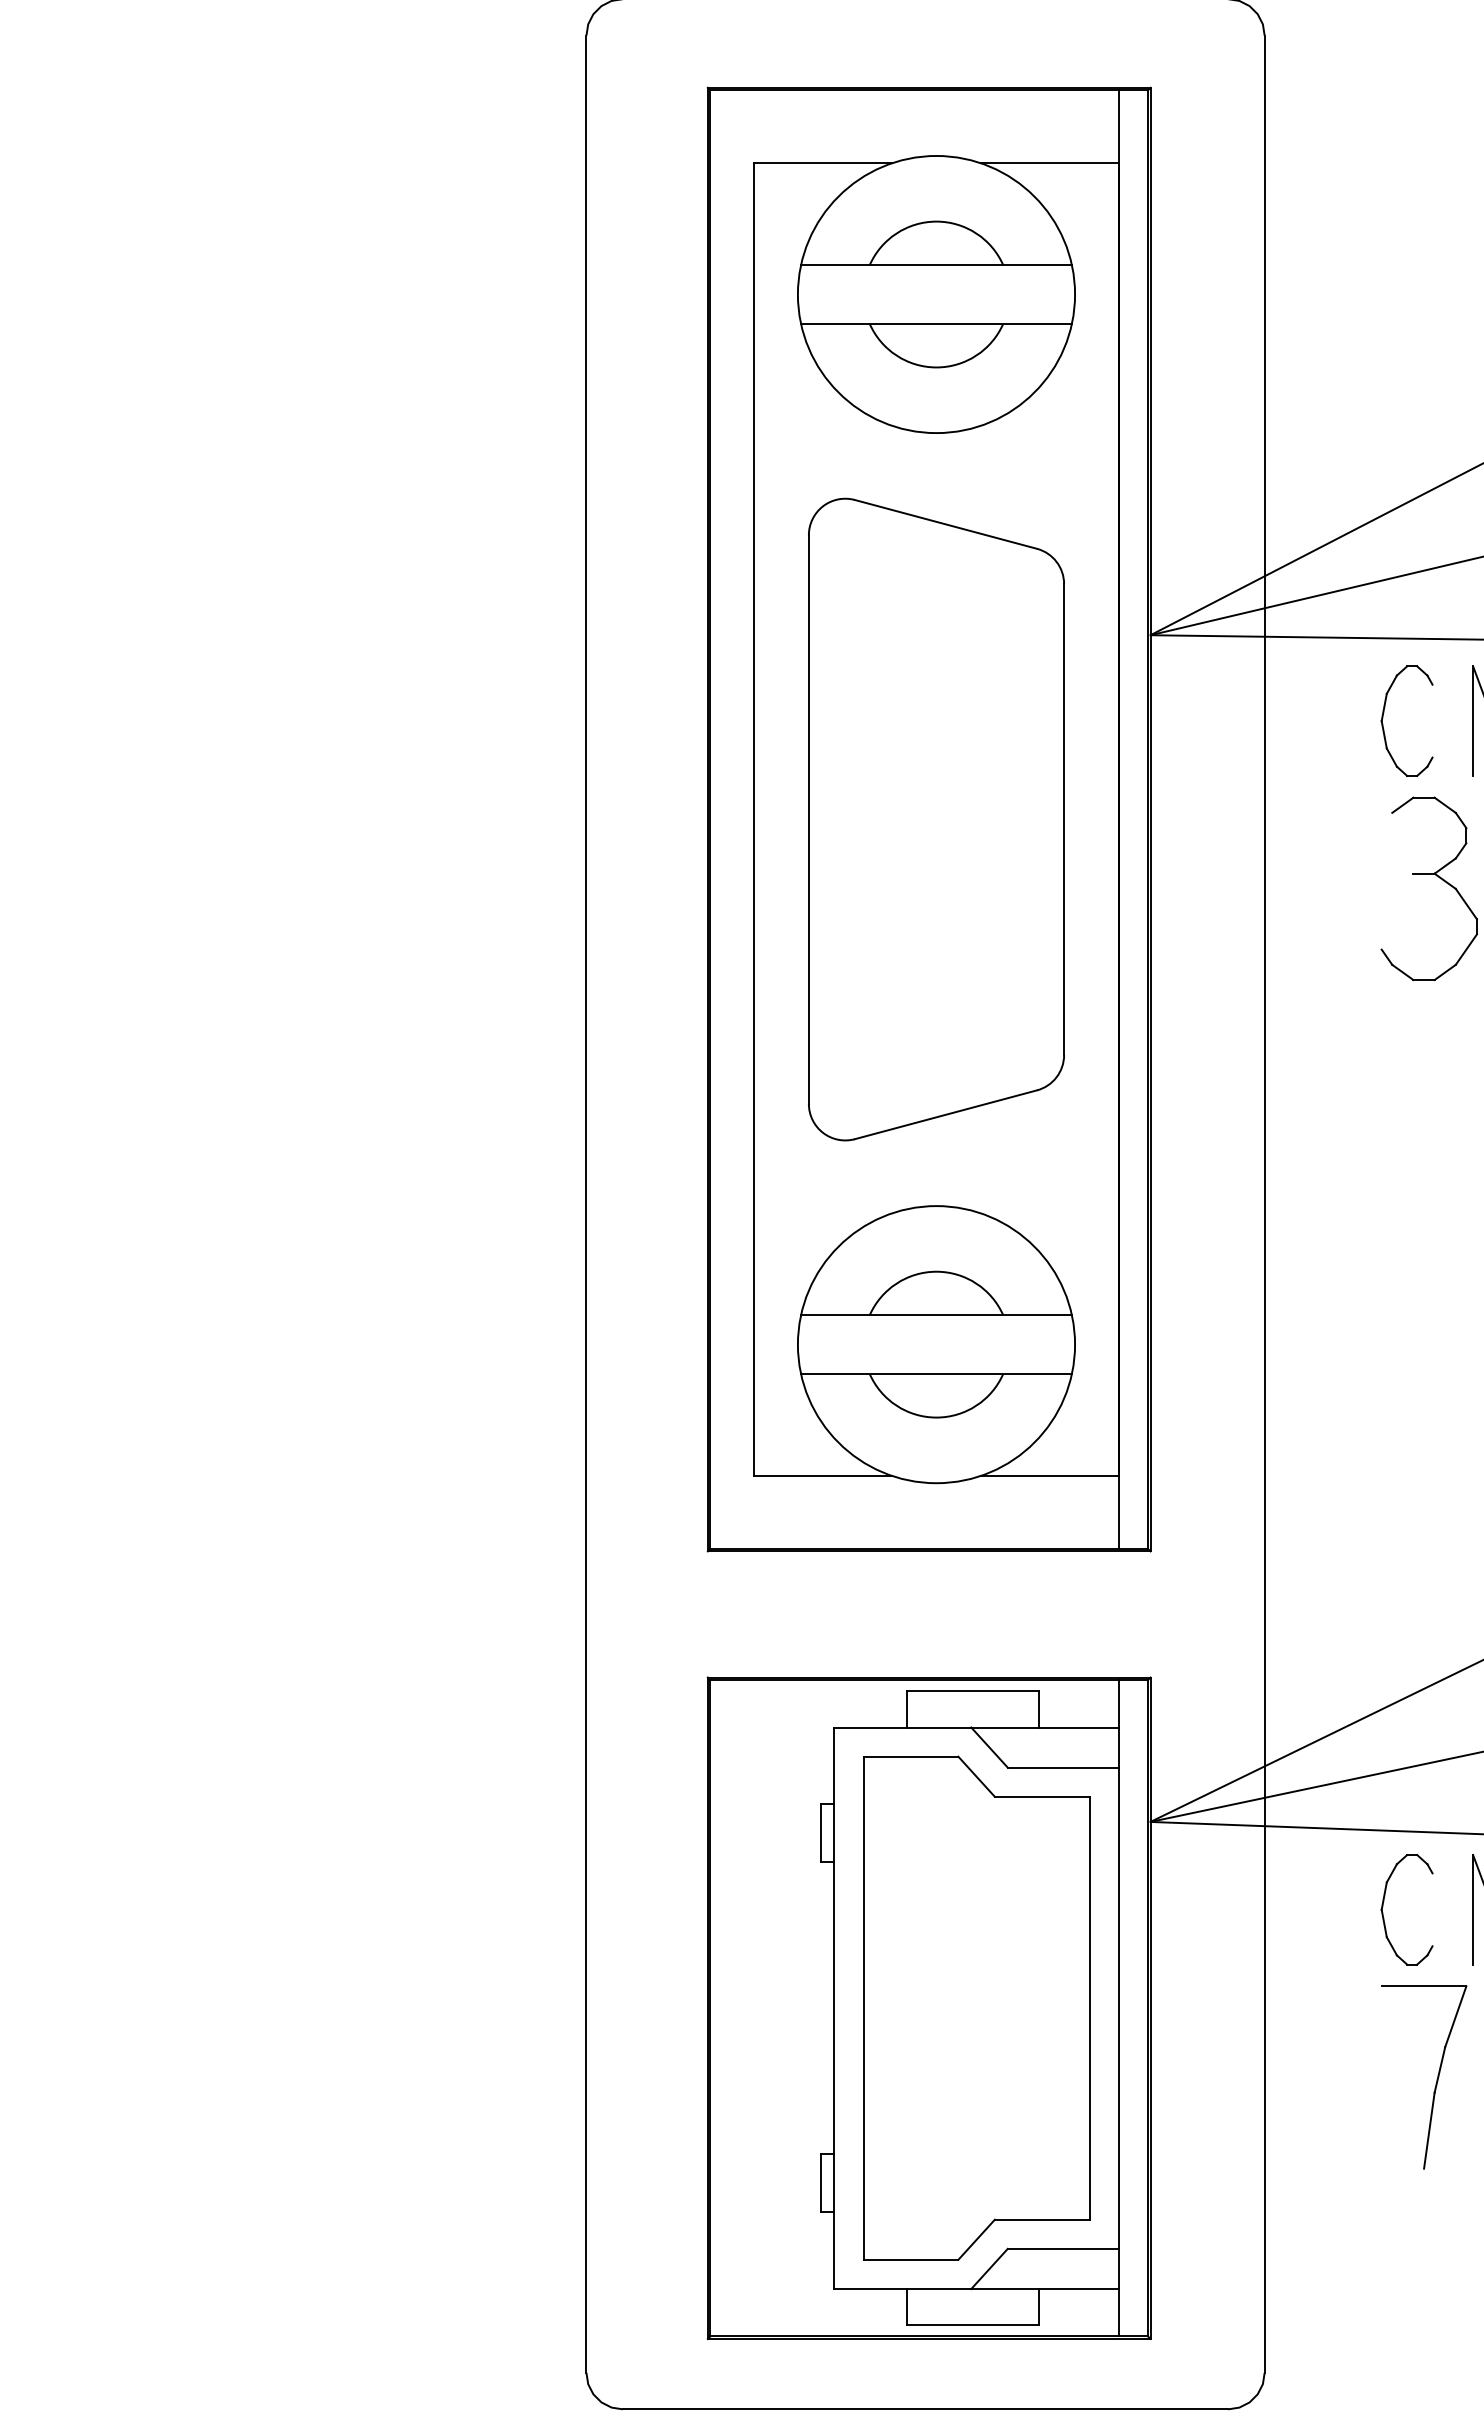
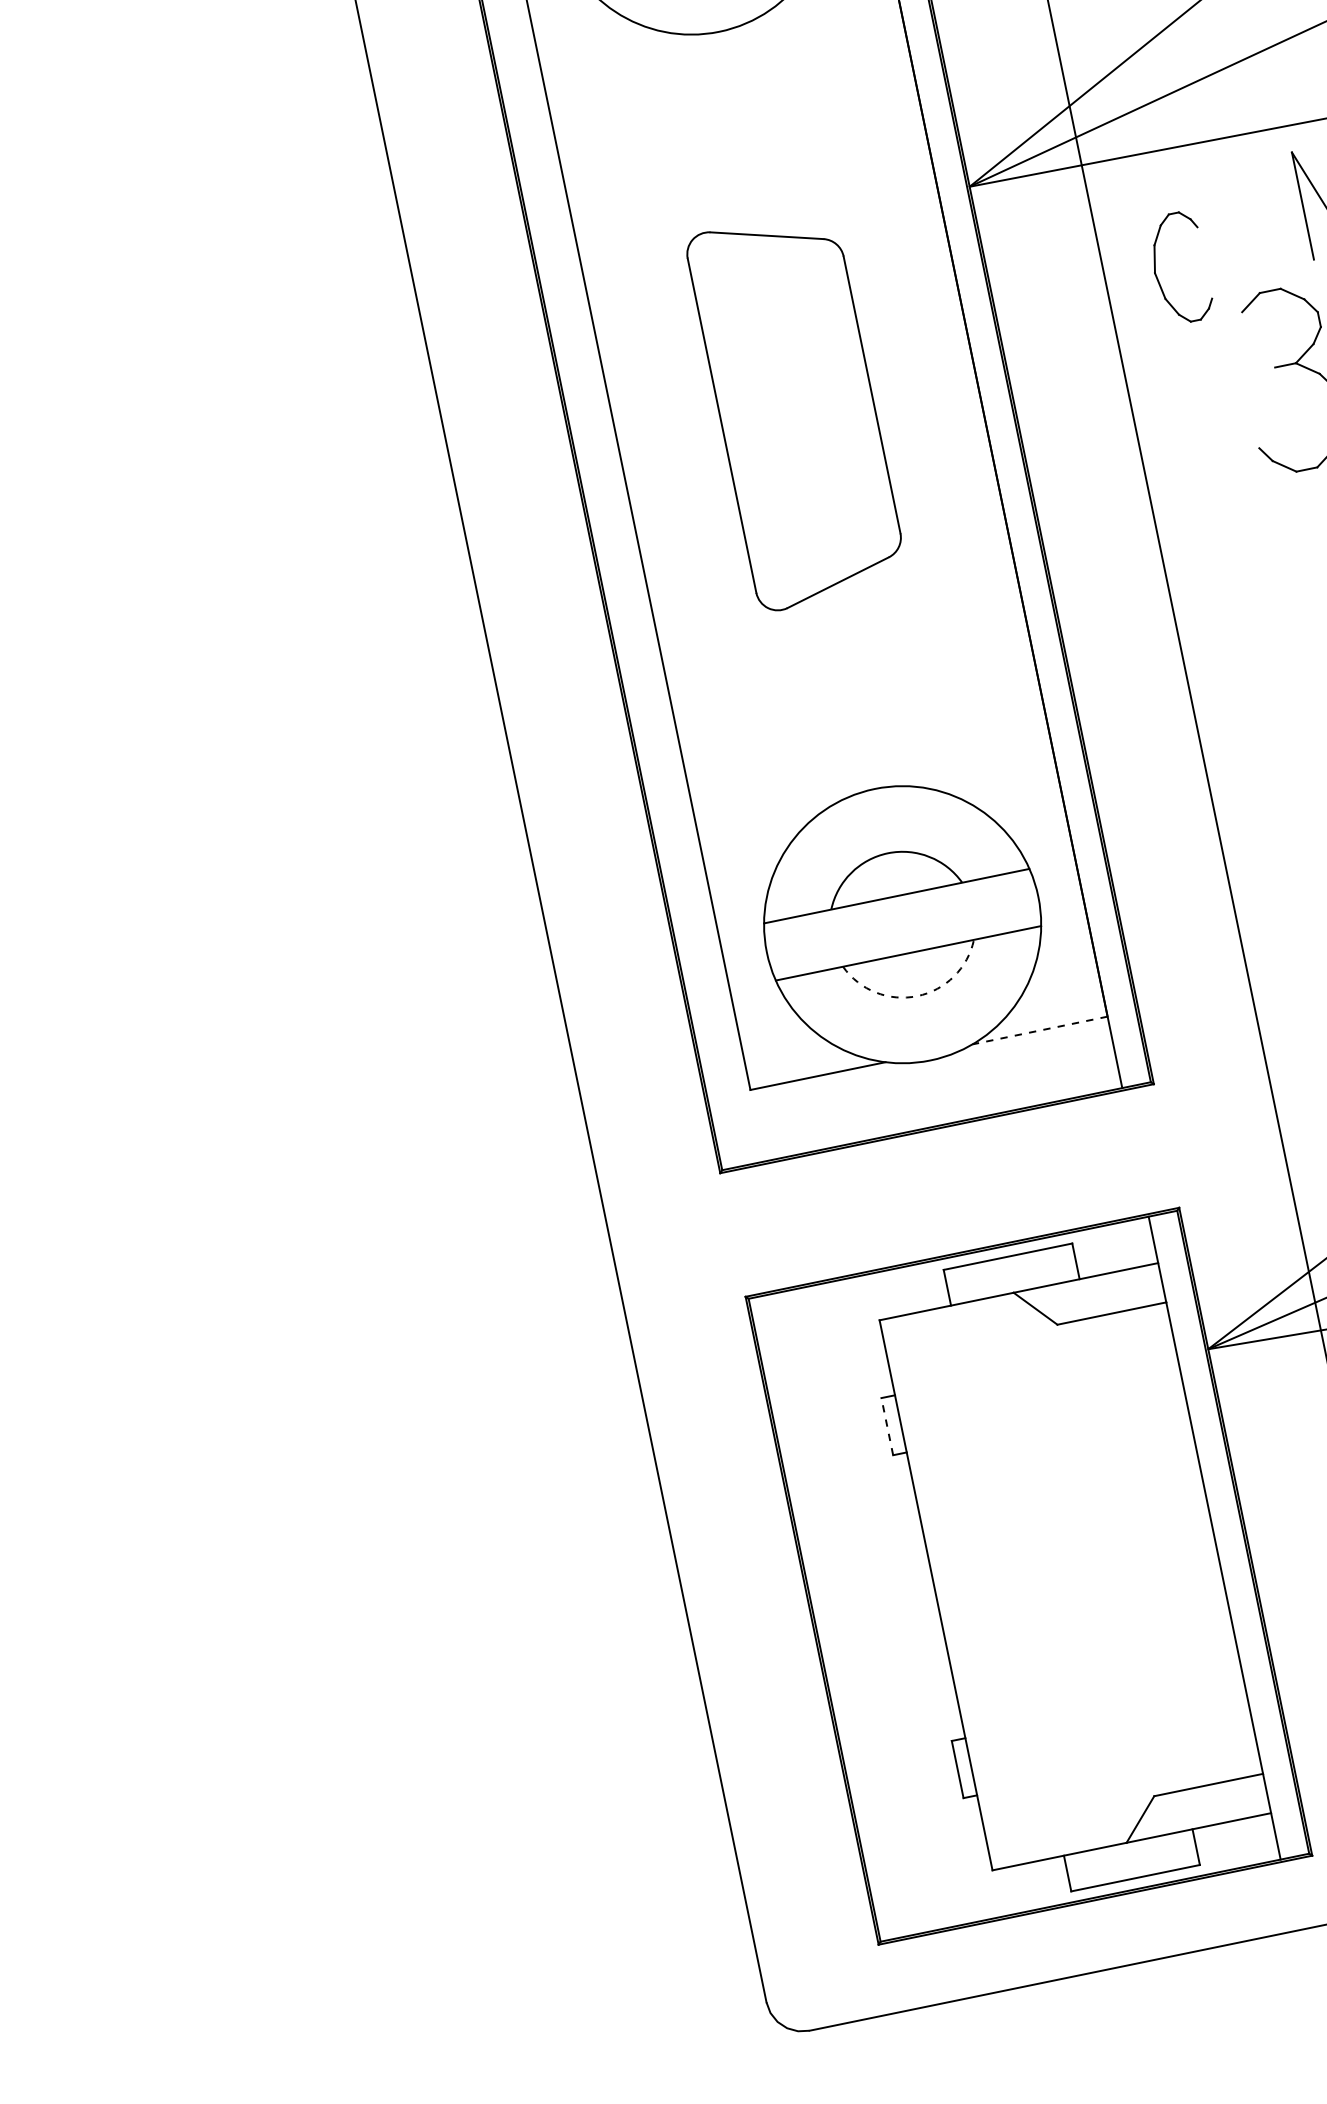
part: (1383, 718) -> (1156, 270), moved
part: (936, 819) -> (797, 410), size x0.6
arc: (936, 1417) -> (917, 996), solid -> dashed
line: (1049, 1475) -> (1039, 1030), solid -> dashed
line: (820, 1832) -> (887, 1425), solid -> dashed
part: (976, 2007) -> (1075, 1566), removed

